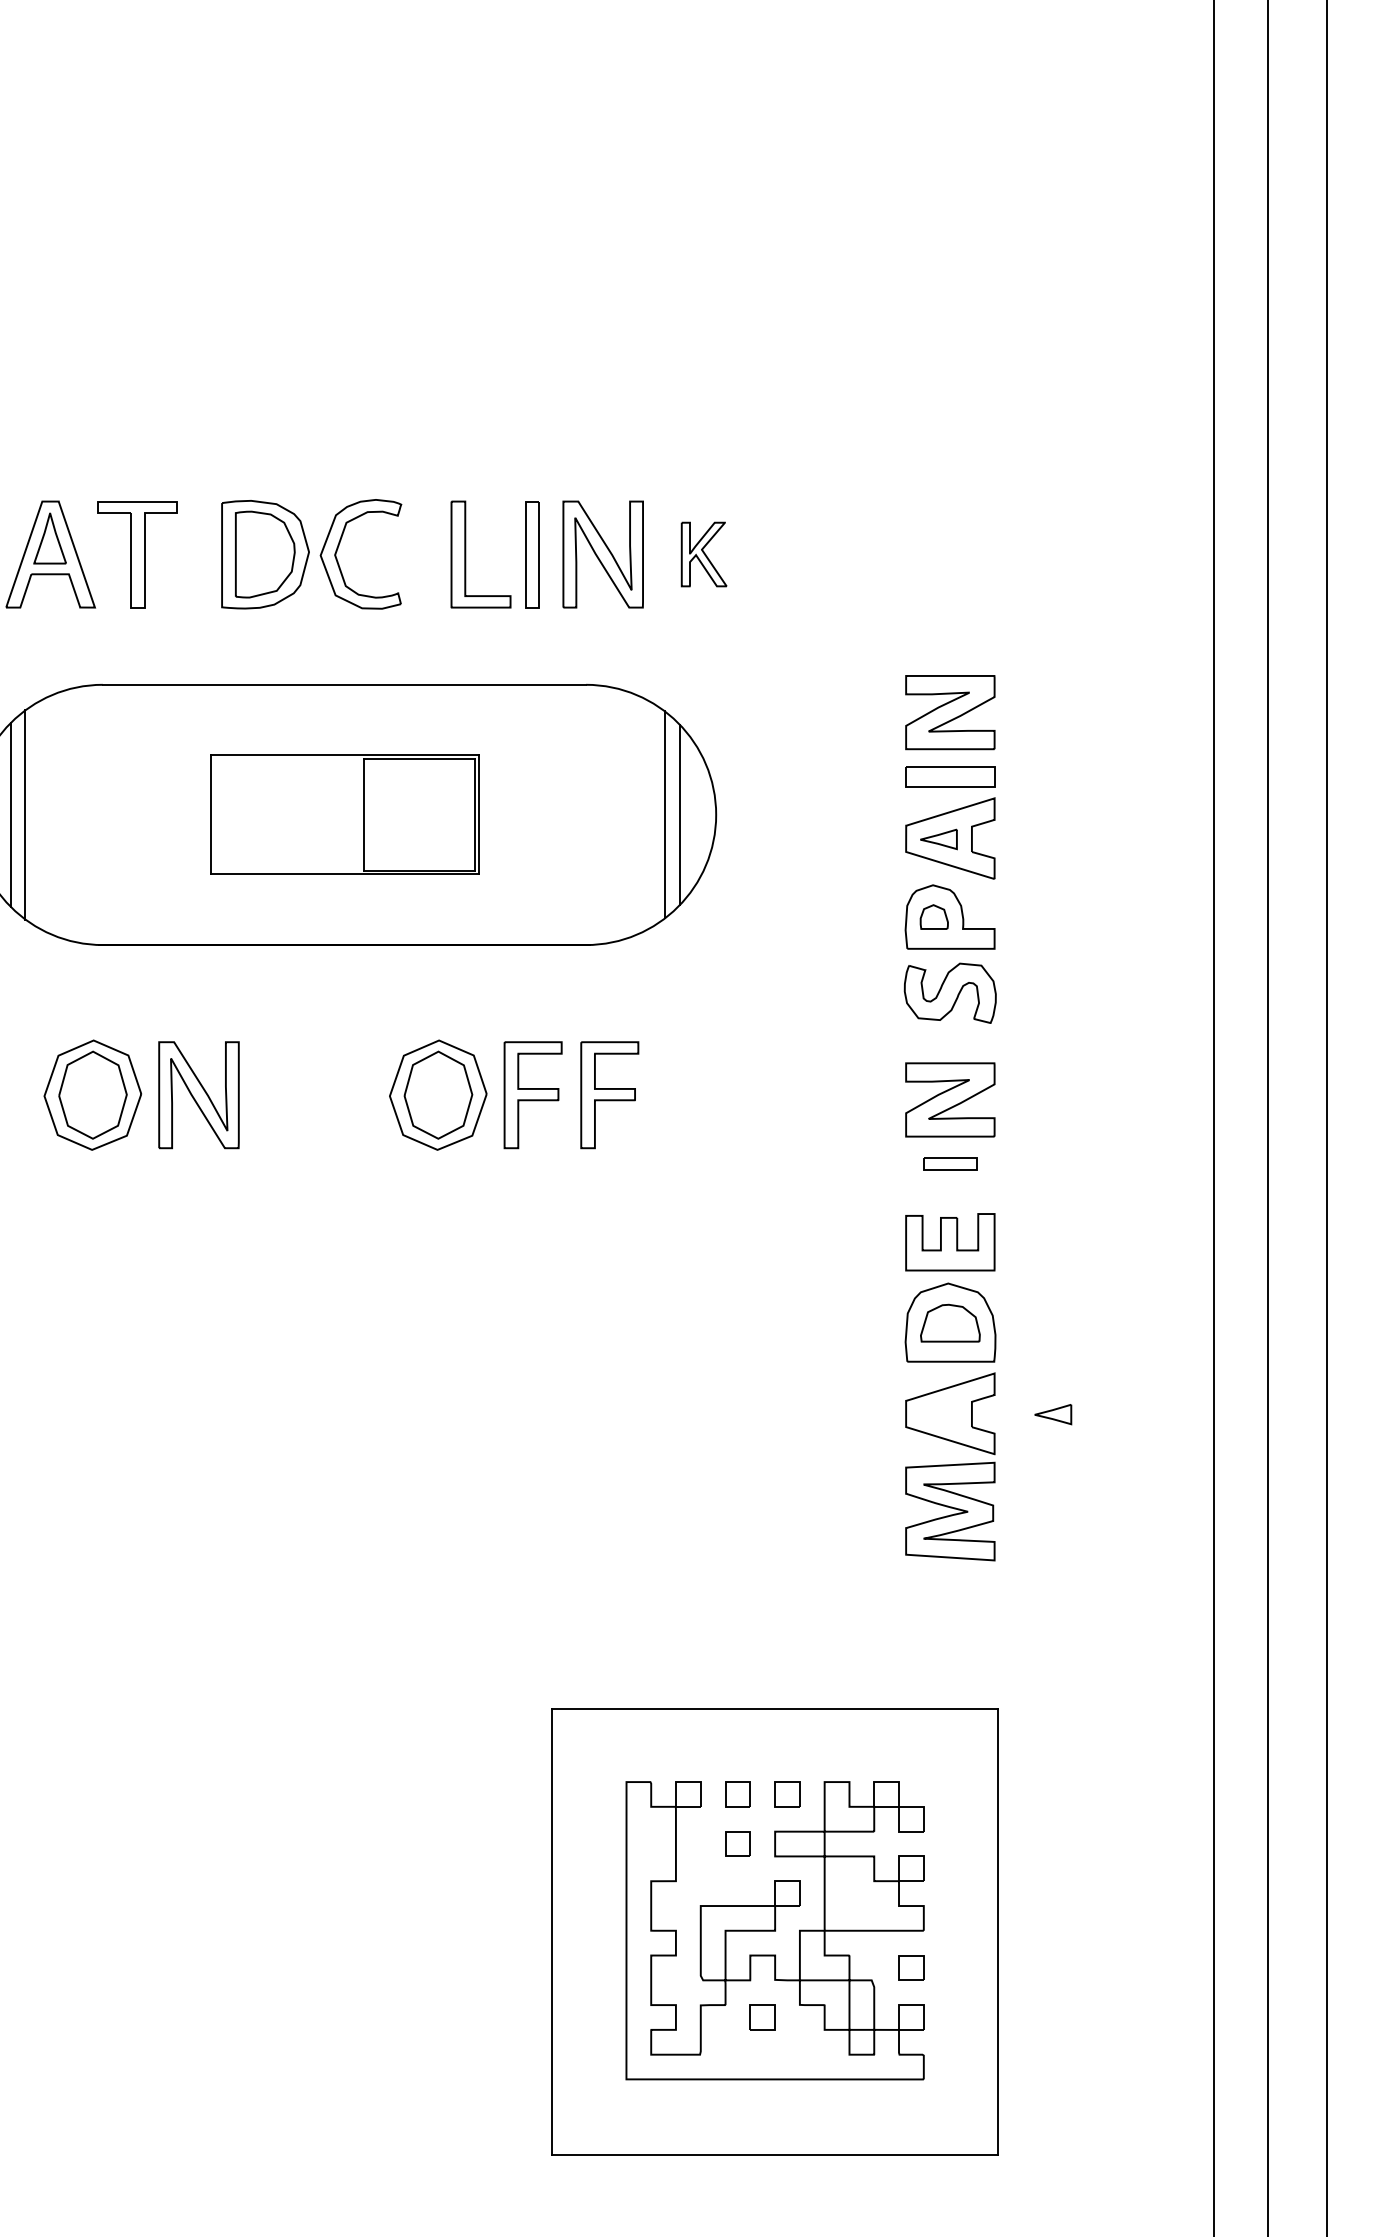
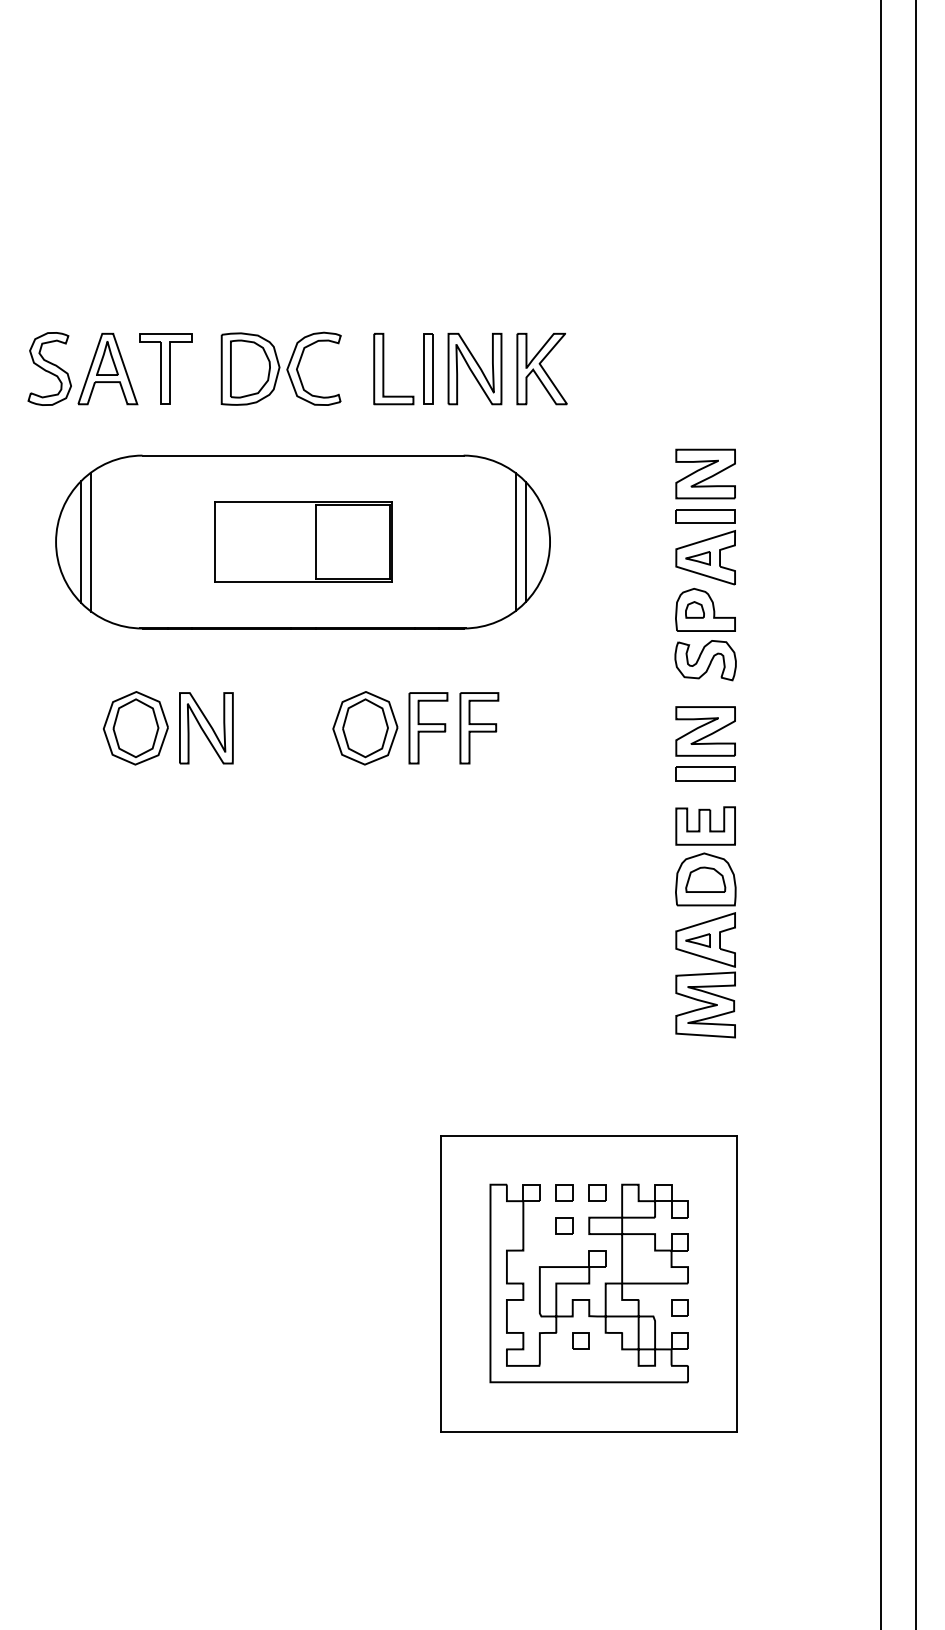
part: (703, 553) -> (541, 368), size x1.67
part: (950, 1163) -> (705, 773), size x1.67
part: (1052, 1414) -> (697, 940), moved

